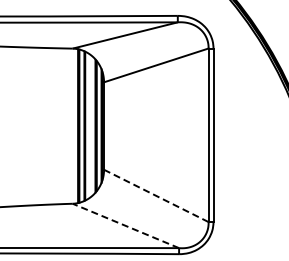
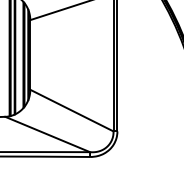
line: (155, 195) -> (71, 110), dashed -> solid
line: (125, 225) -> (47, 134), dashed -> solid

